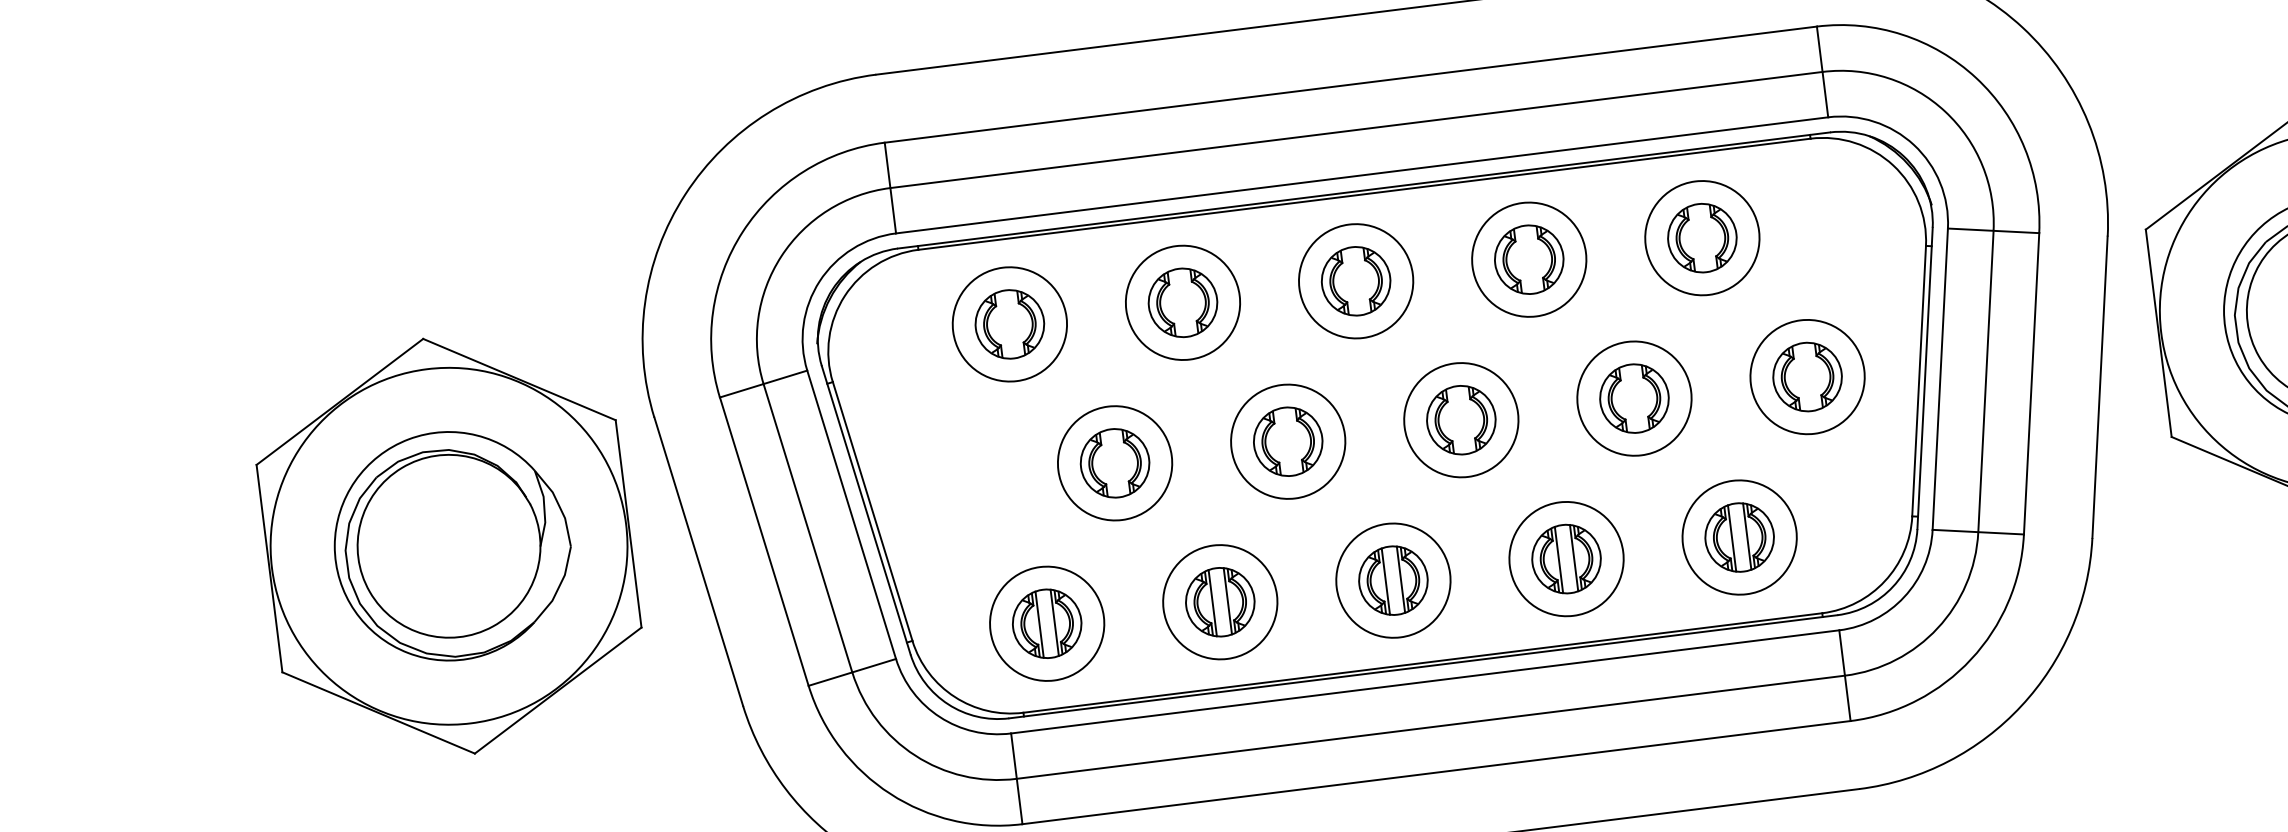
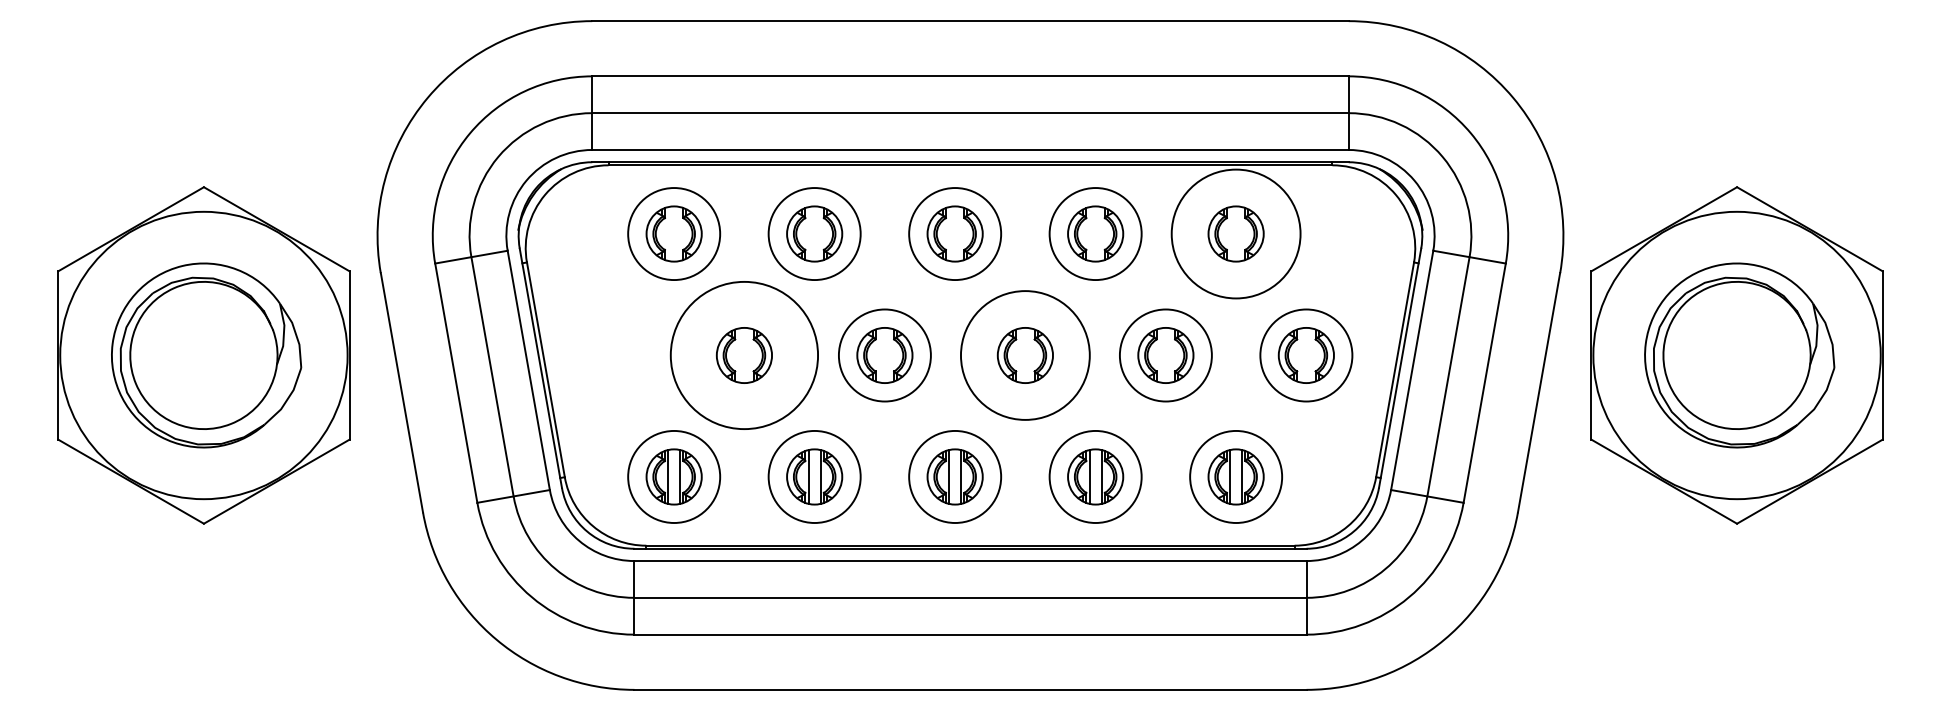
circle: (1702, 238) -> (1236, 234), size x1.4
circle: (1461, 420) -> (1025, 355), size x1.4
circle: (1115, 463) -> (744, 355), size x1.6

